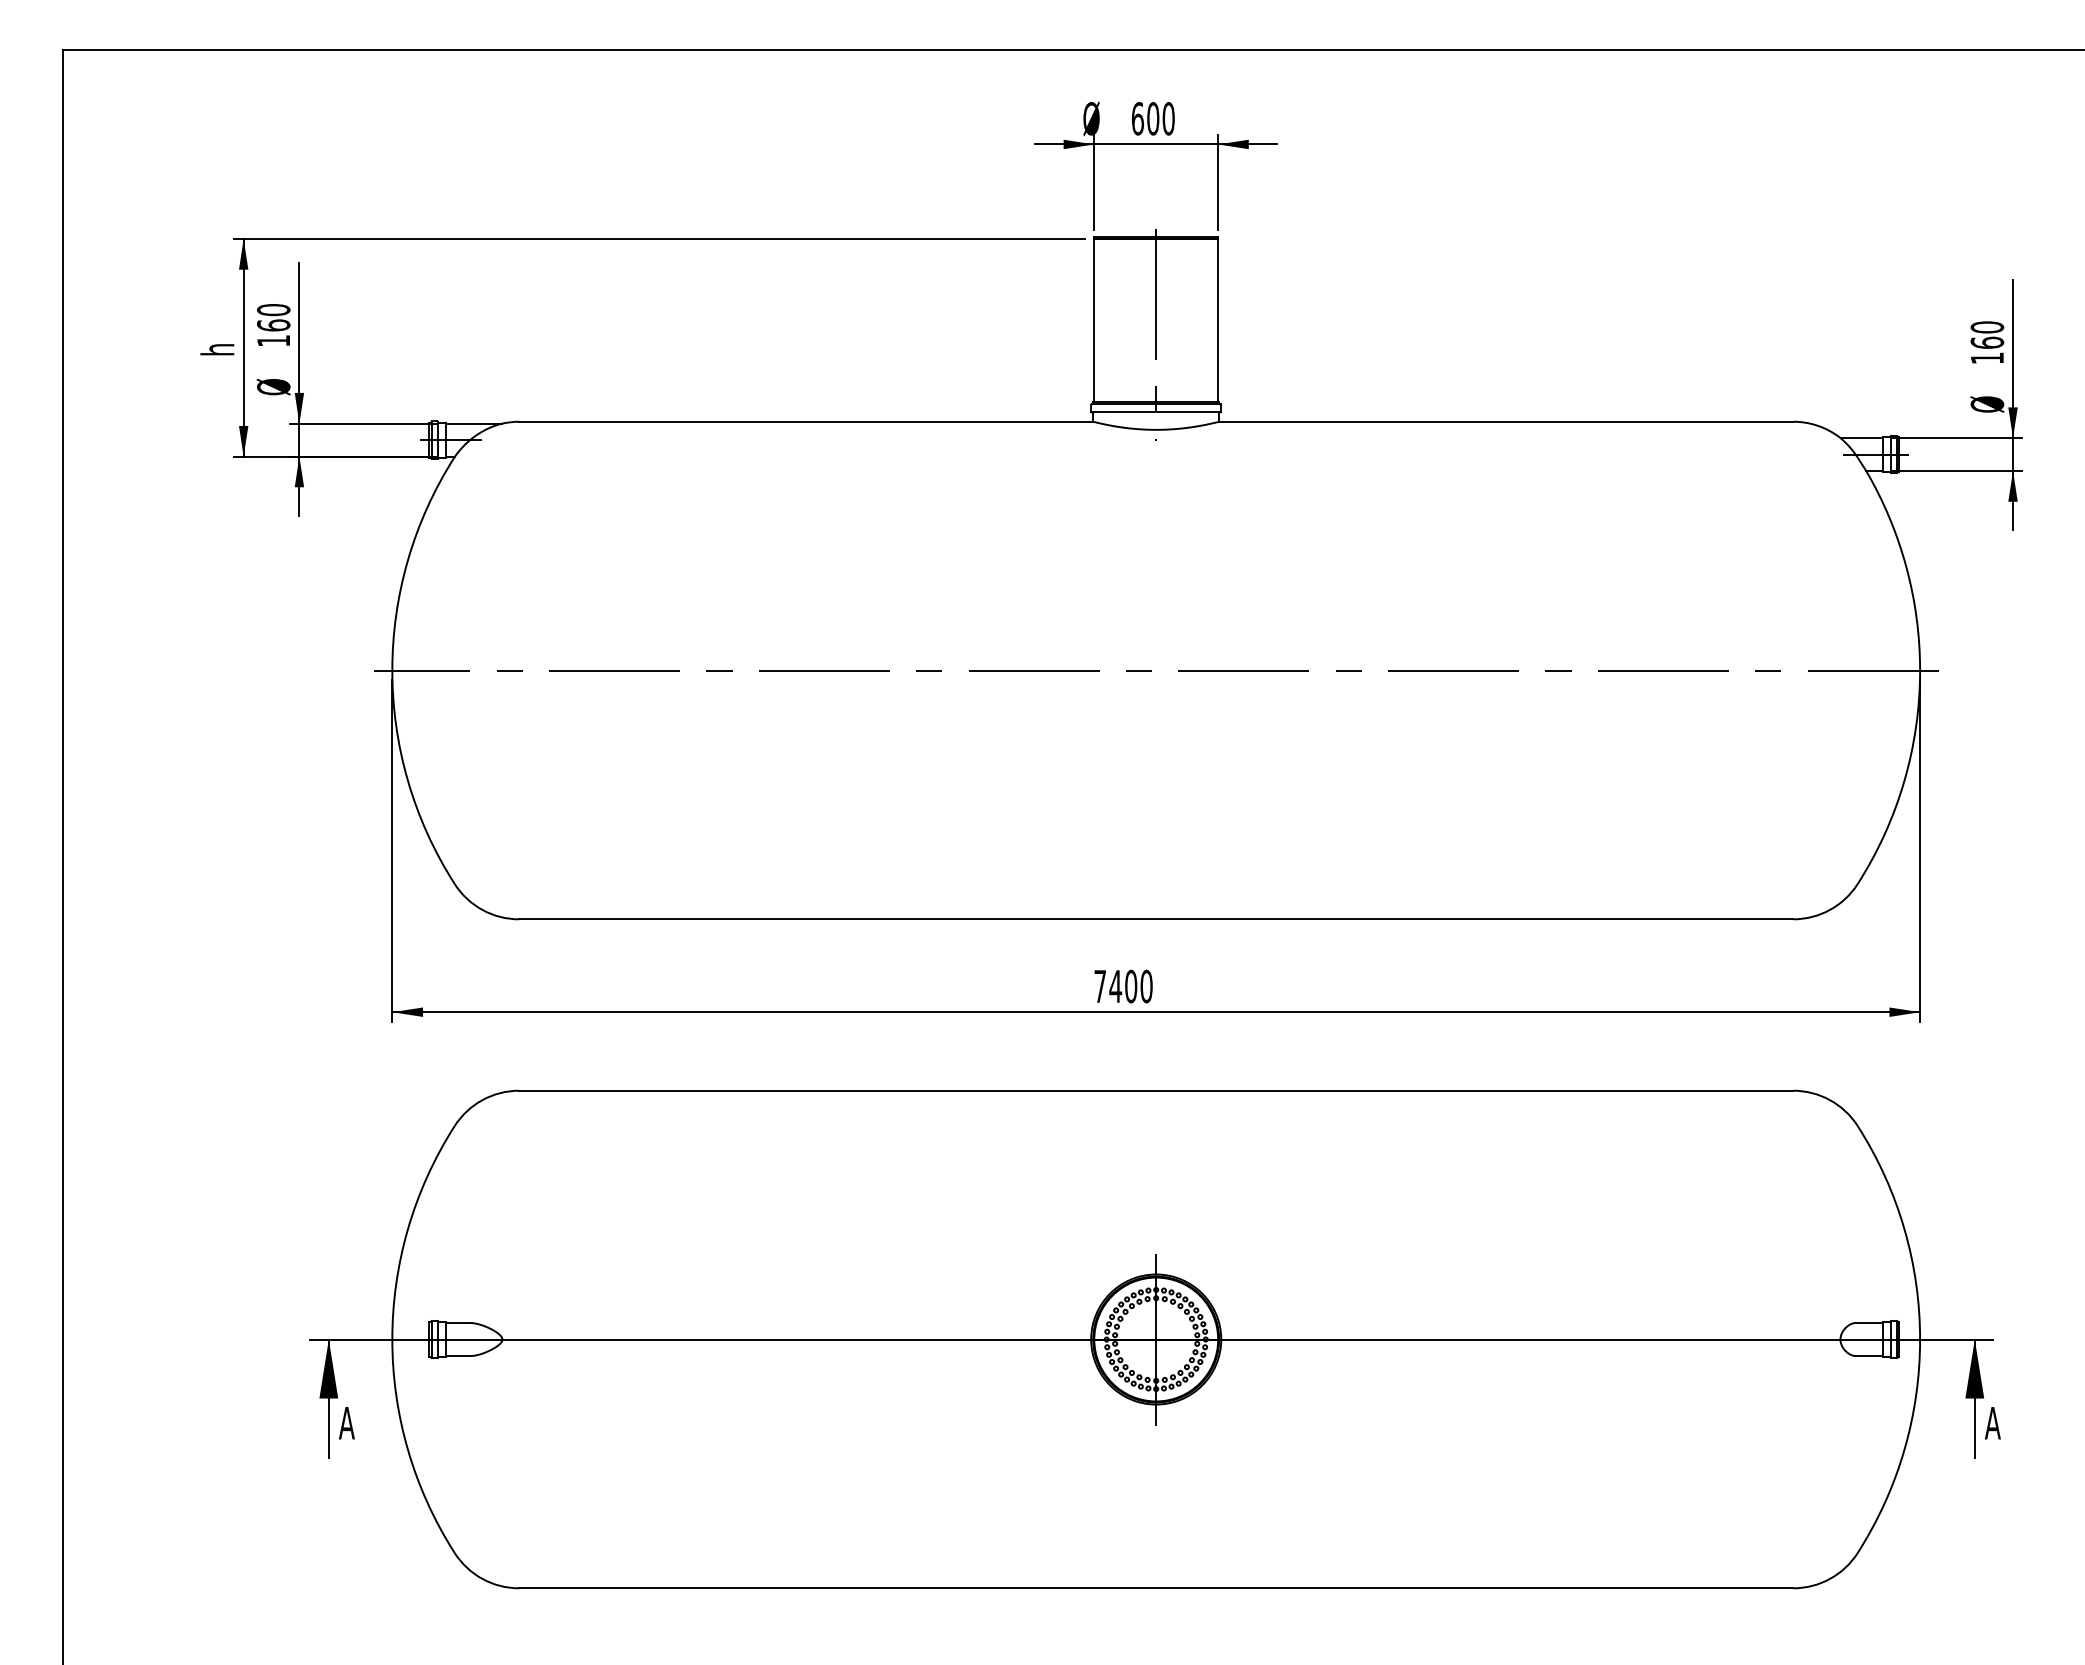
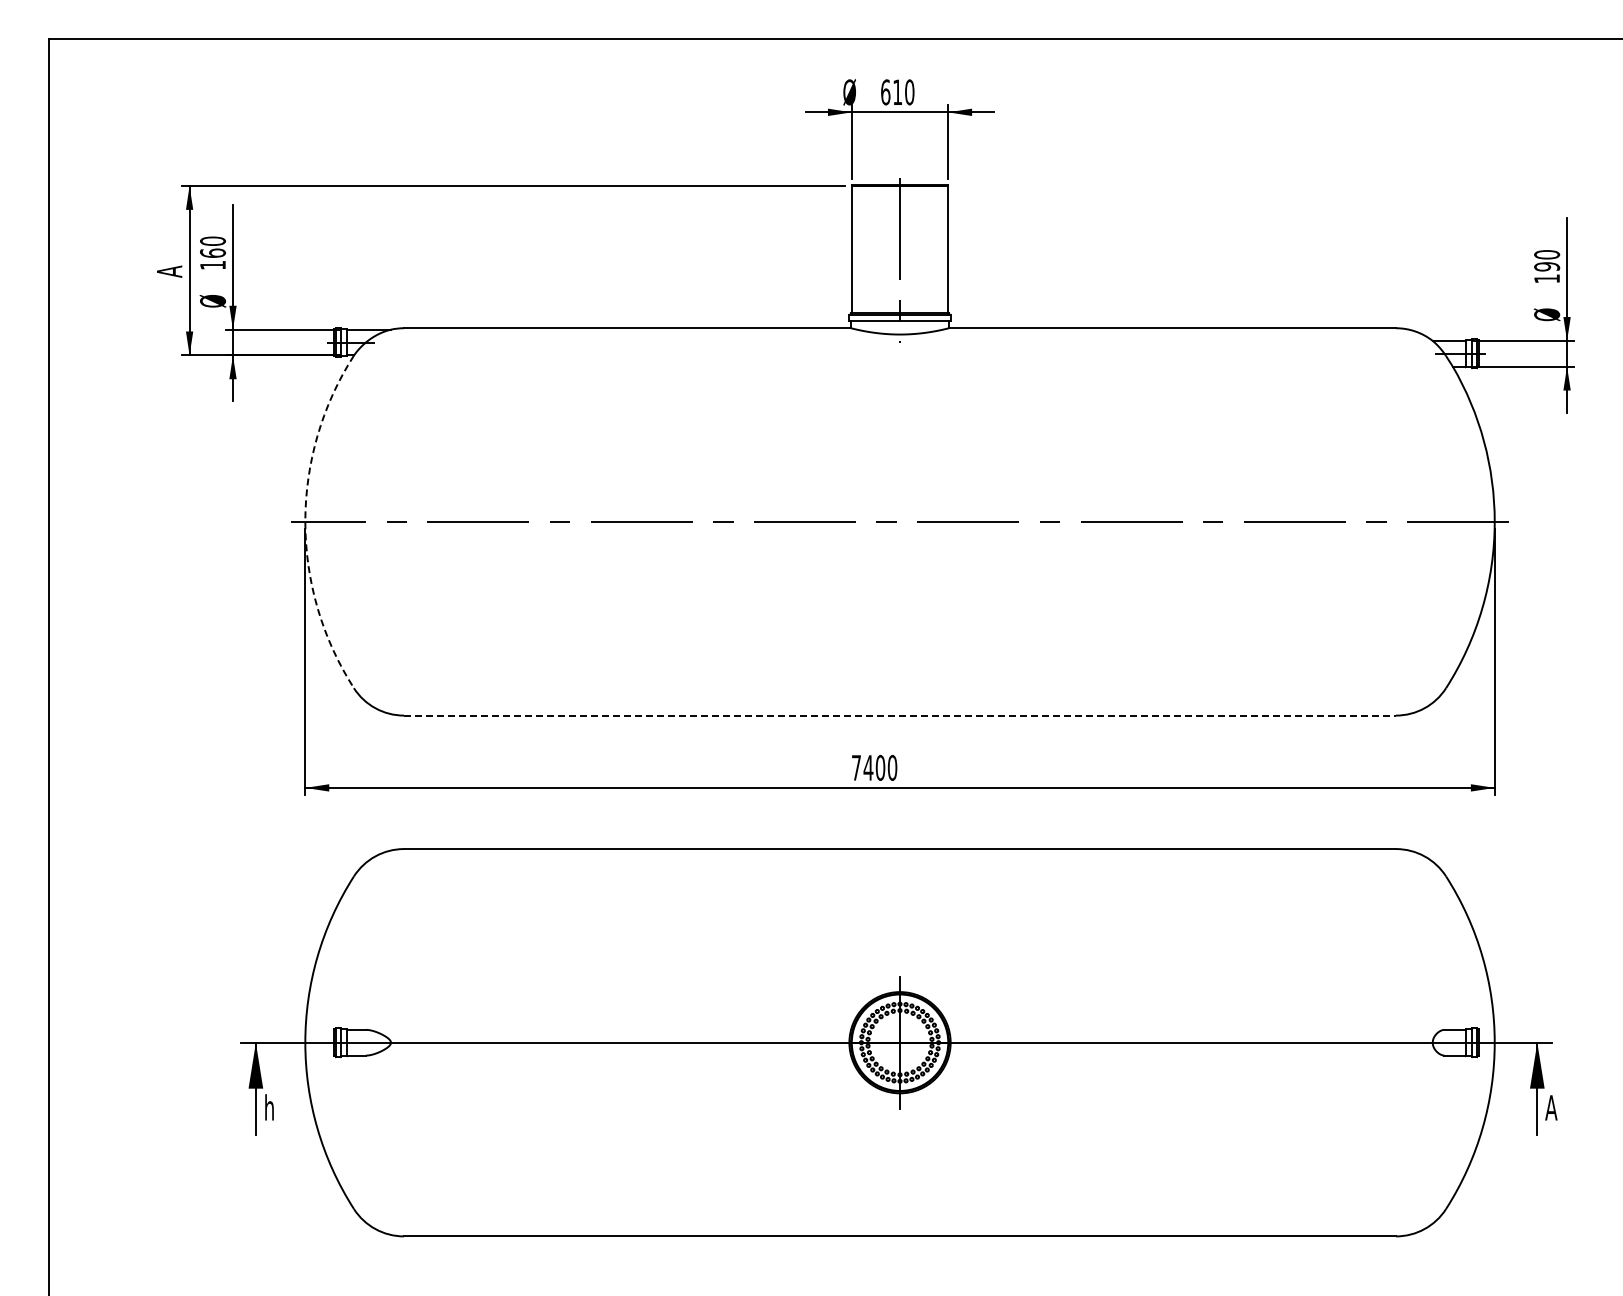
text: (1152, 118) -> (897, 92), 600 -> 610
text: (1987, 342) -> (1547, 266), 160 -> 190
text: (216, 348) -> (168, 271), h -> A
arc: (392, 670) -> (305, 521), solid -> dashed
line: (1156, 919) -> (900, 715), solid -> dashed
text: (346, 1422) -> (269, 1107), A -> h

